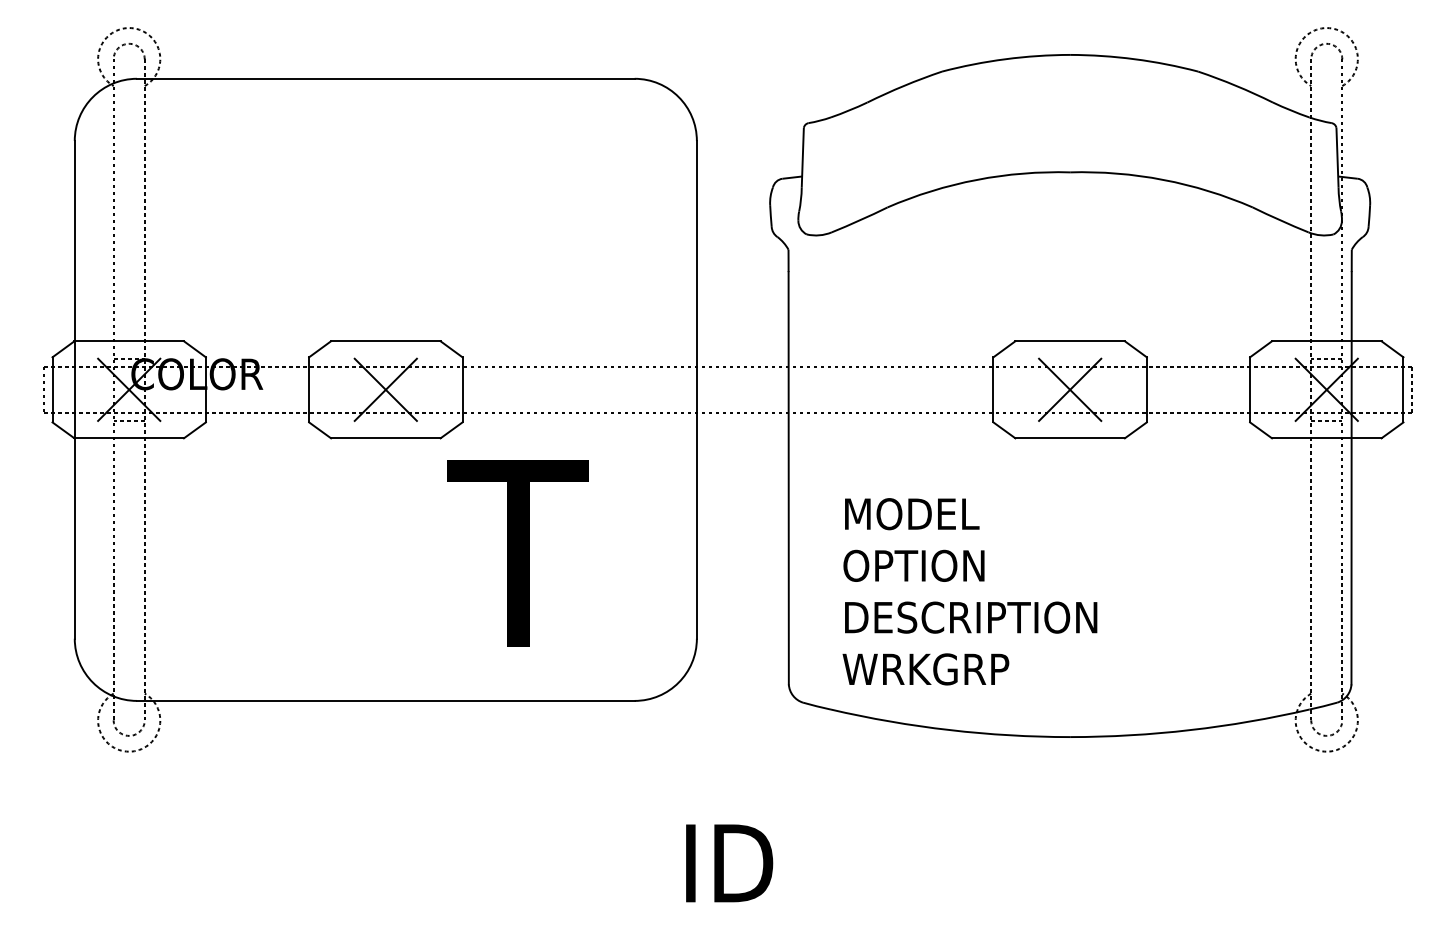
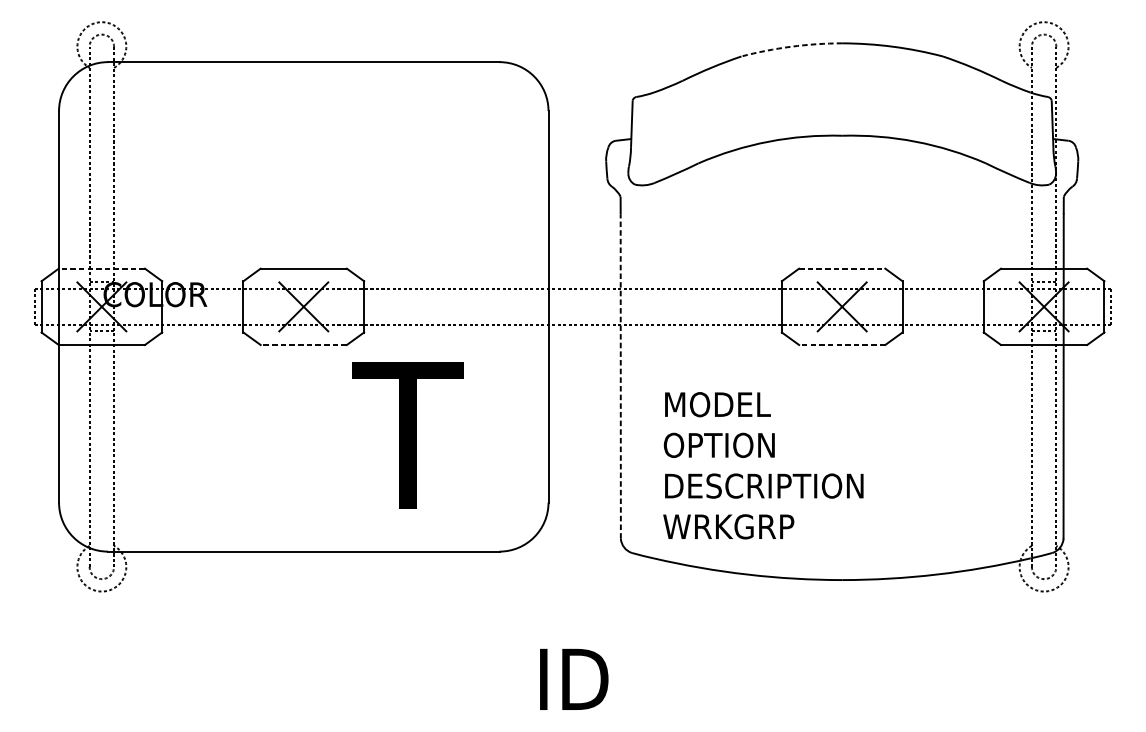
arc: (1005, 59) -> (791, 46), solid -> dashed
line: (129, 341) -> (102, 268), solid -> dashed
line: (1070, 341) -> (842, 268), solid -> dashed
line: (385, 438) -> (303, 345), solid -> dashed
line: (1070, 438) -> (842, 345), solid -> dashed
line: (788, 477) -> (620, 375), solid -> dashed

